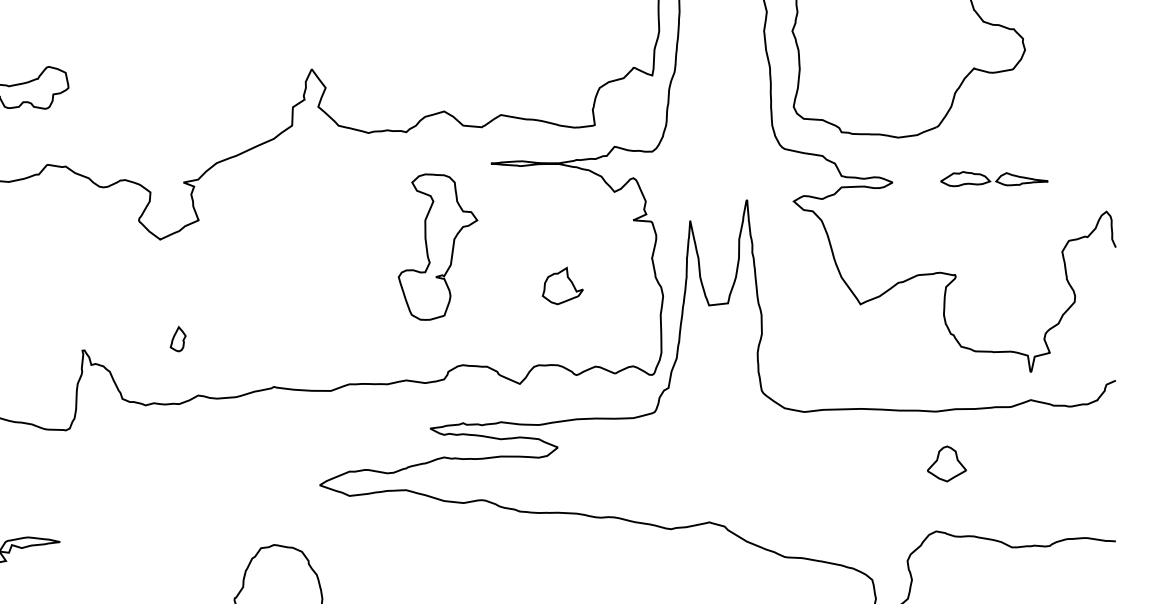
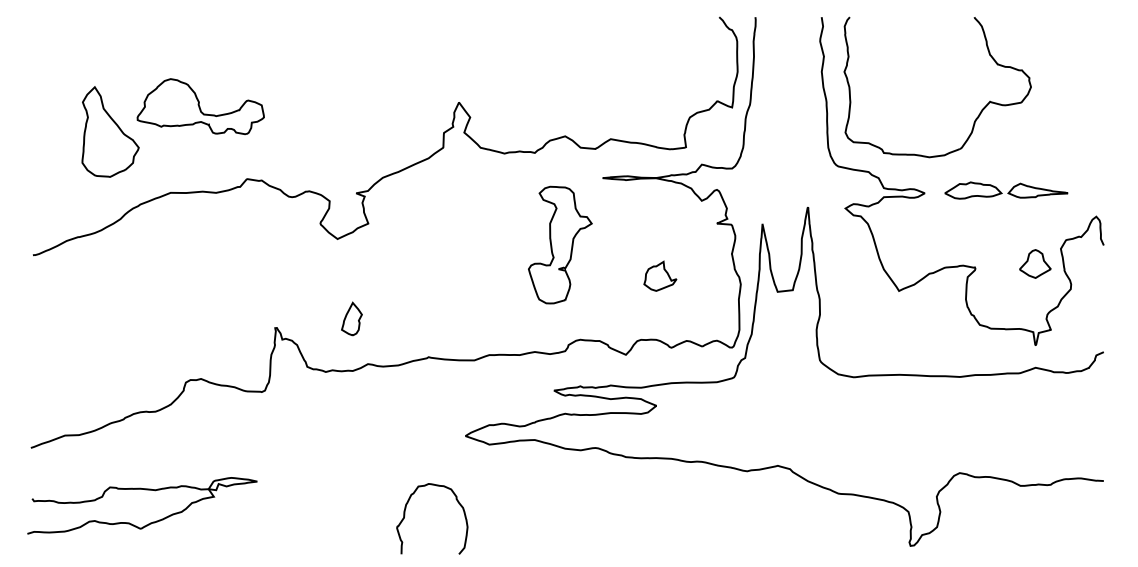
part: (994, 179) -> (1006, 190), size x1.43
part: (177, 338) -> (351, 318), size x1.67
part: (947, 463) -> (1035, 263), moved

